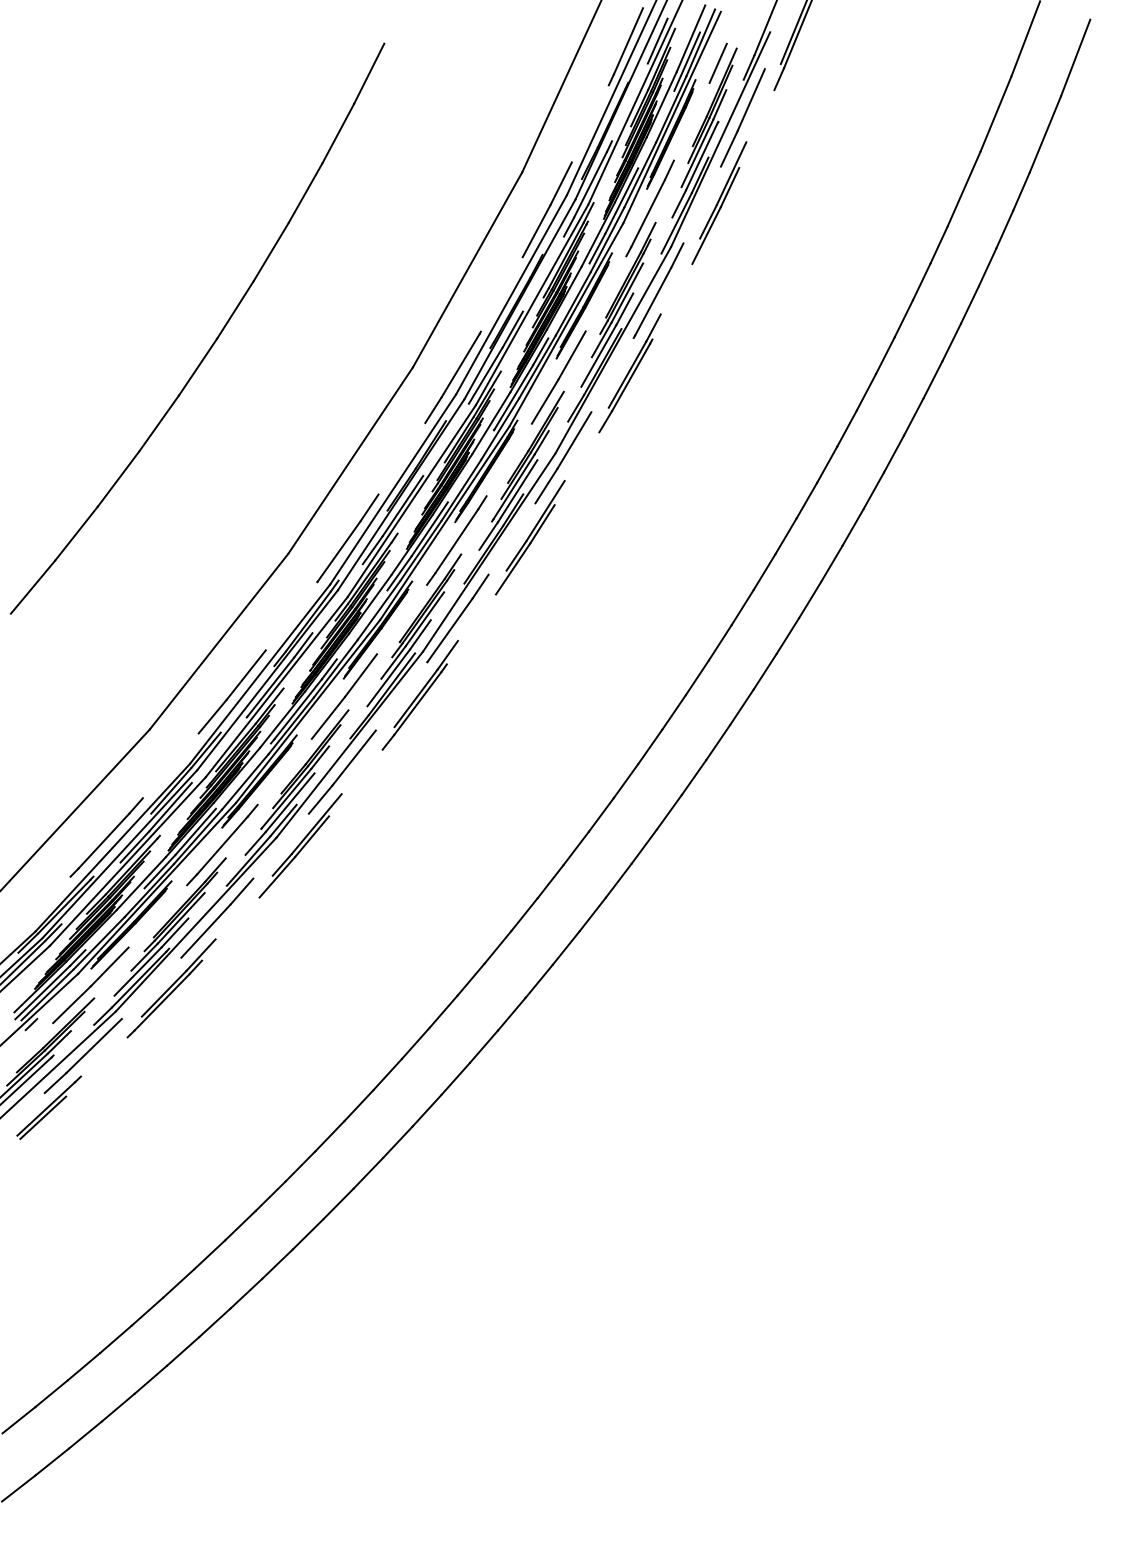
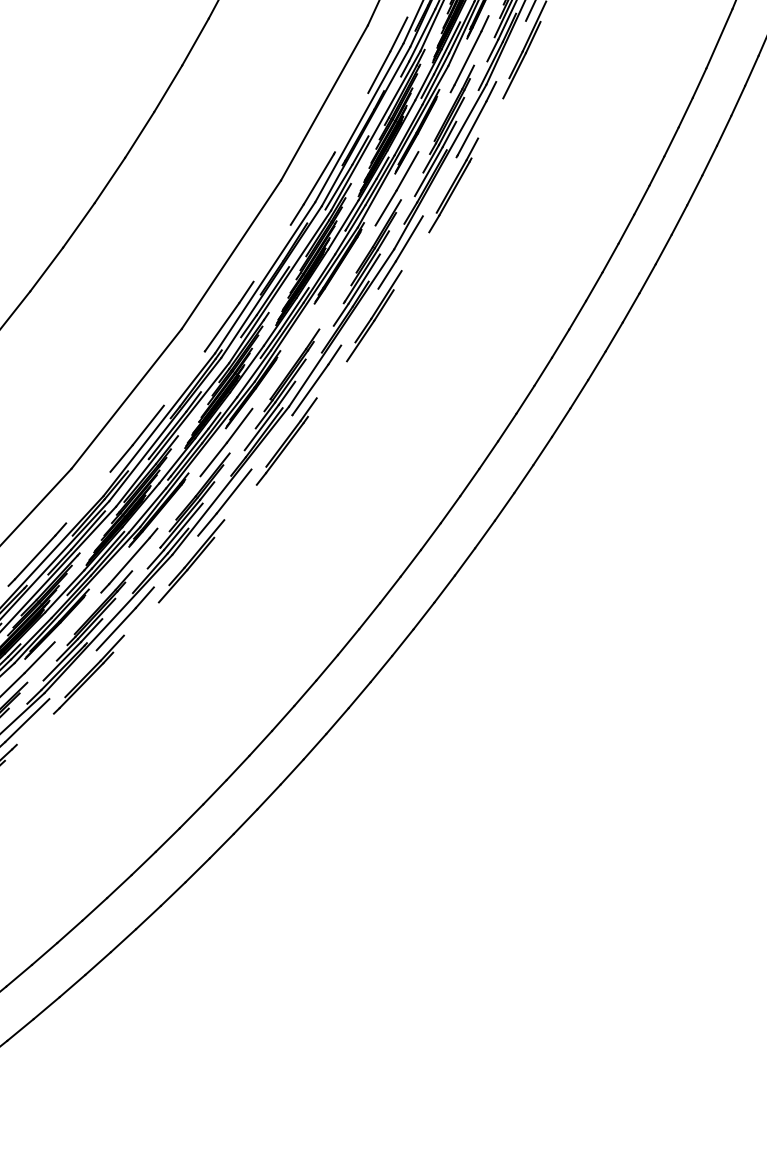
line: (456, 540) -> (315, 318), removed

